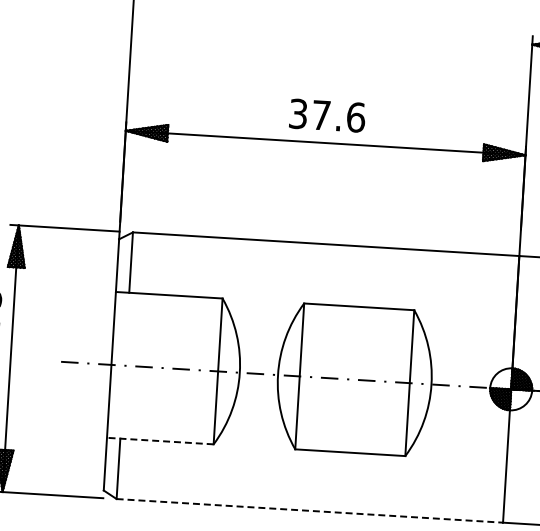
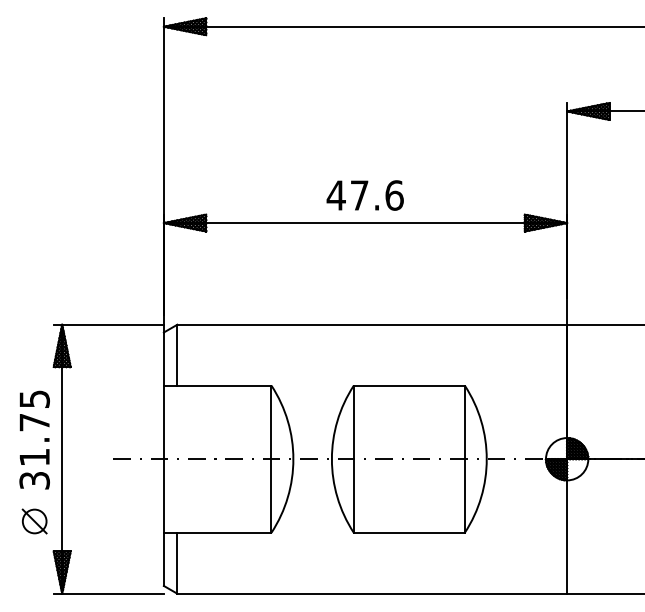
text: (297, 113) -> (335, 195), 37.6 -> 47.6
line: (160, 440) -> (217, 532), dashed -> solid
line: (310, 510) -> (372, 593), dashed -> solid

